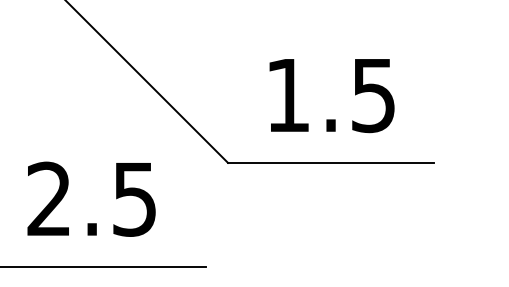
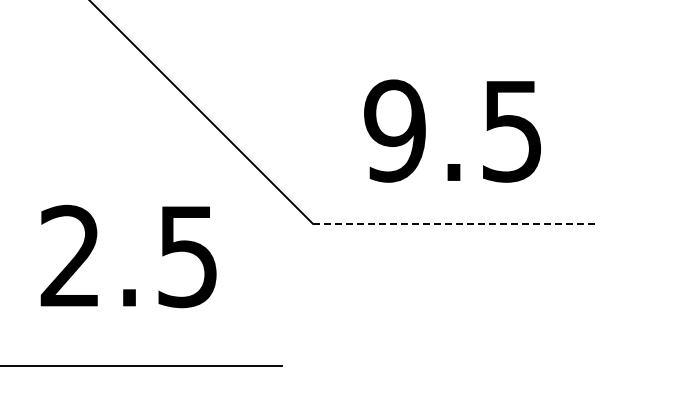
text: (287, 94) -> (394, 130), 1.5 -> 9.5
line: (331, 162) -> (454, 223), solid -> dashed
text: (91, 199) -> (128, 256), moved

